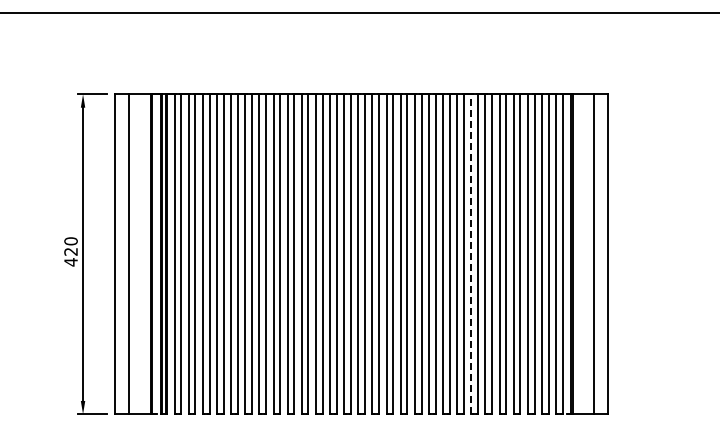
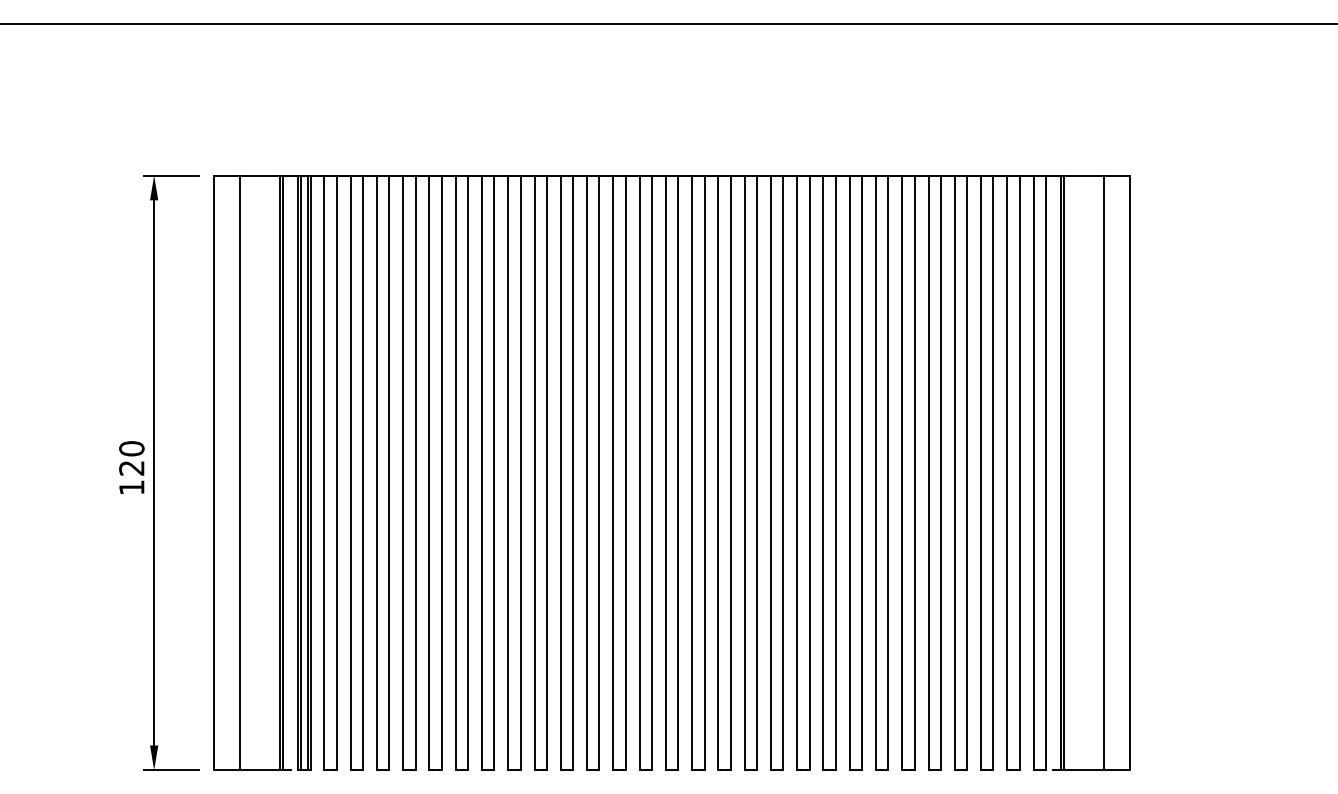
line: (471, 254) -> (876, 473), dashed -> solid
text: (70, 262) -> (130, 488), 420 -> 120

